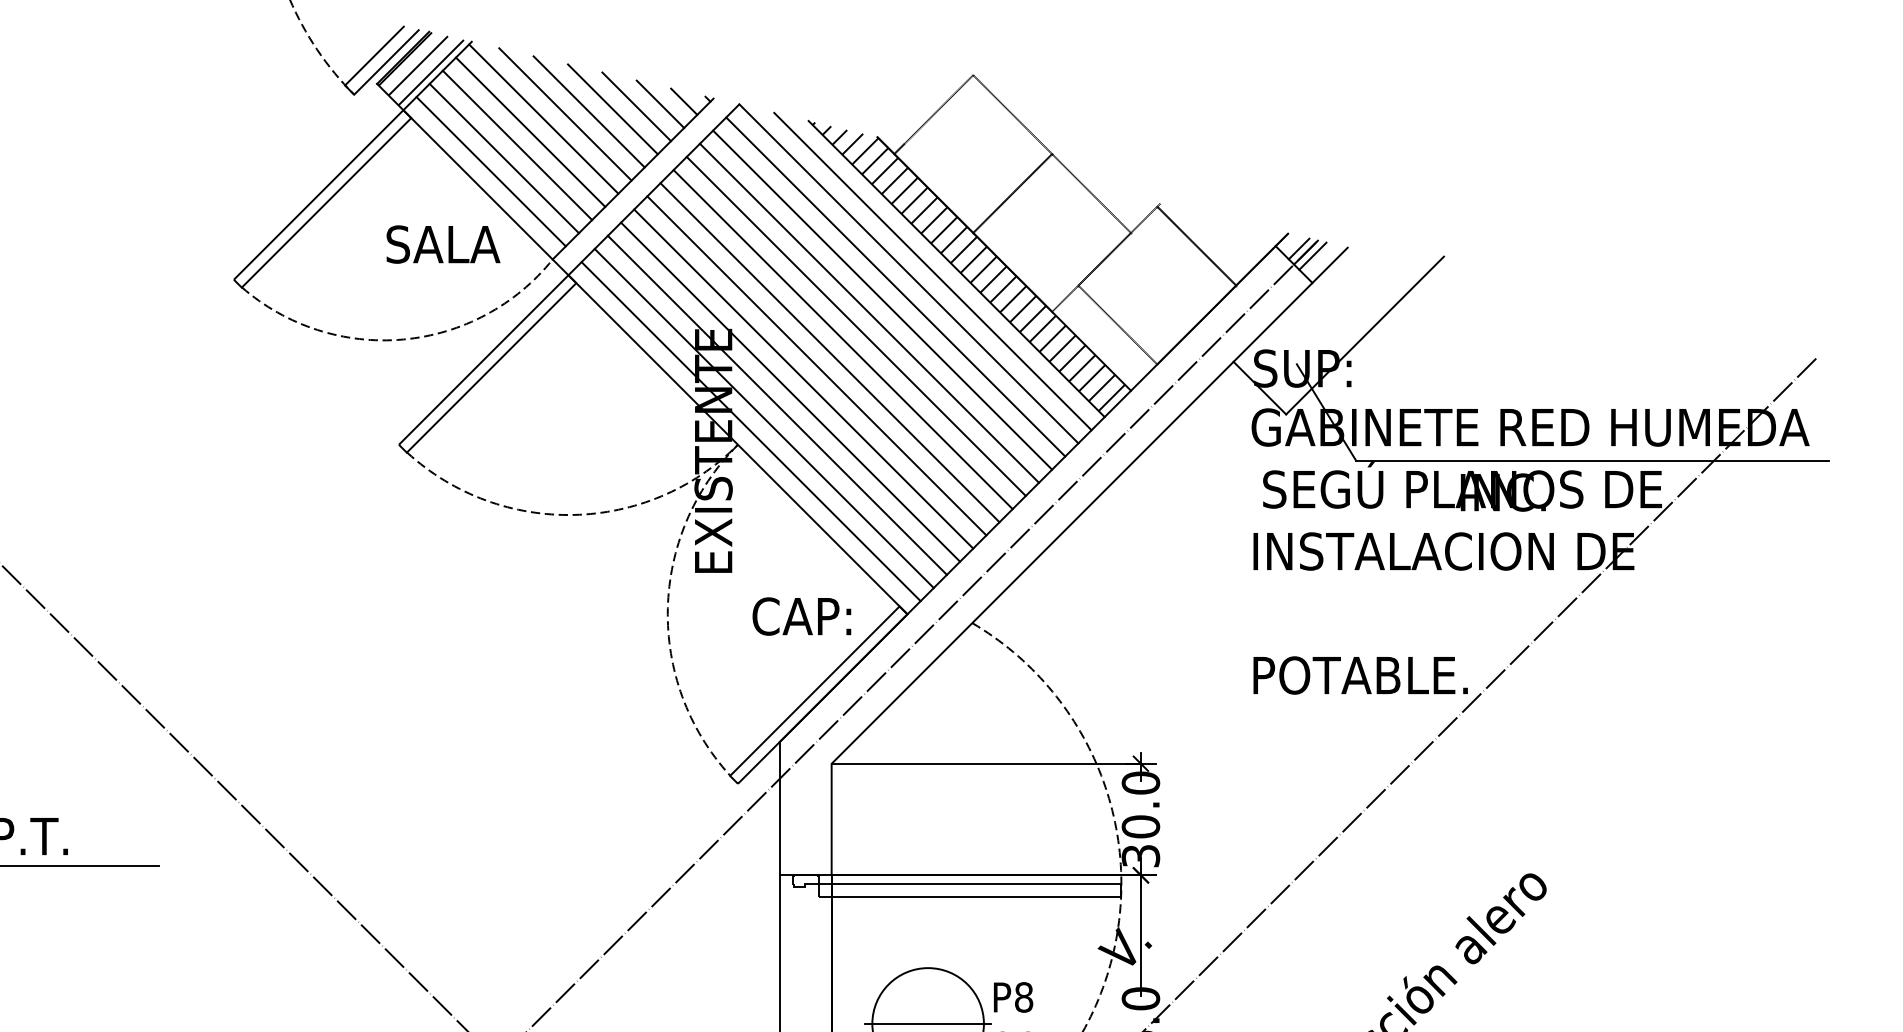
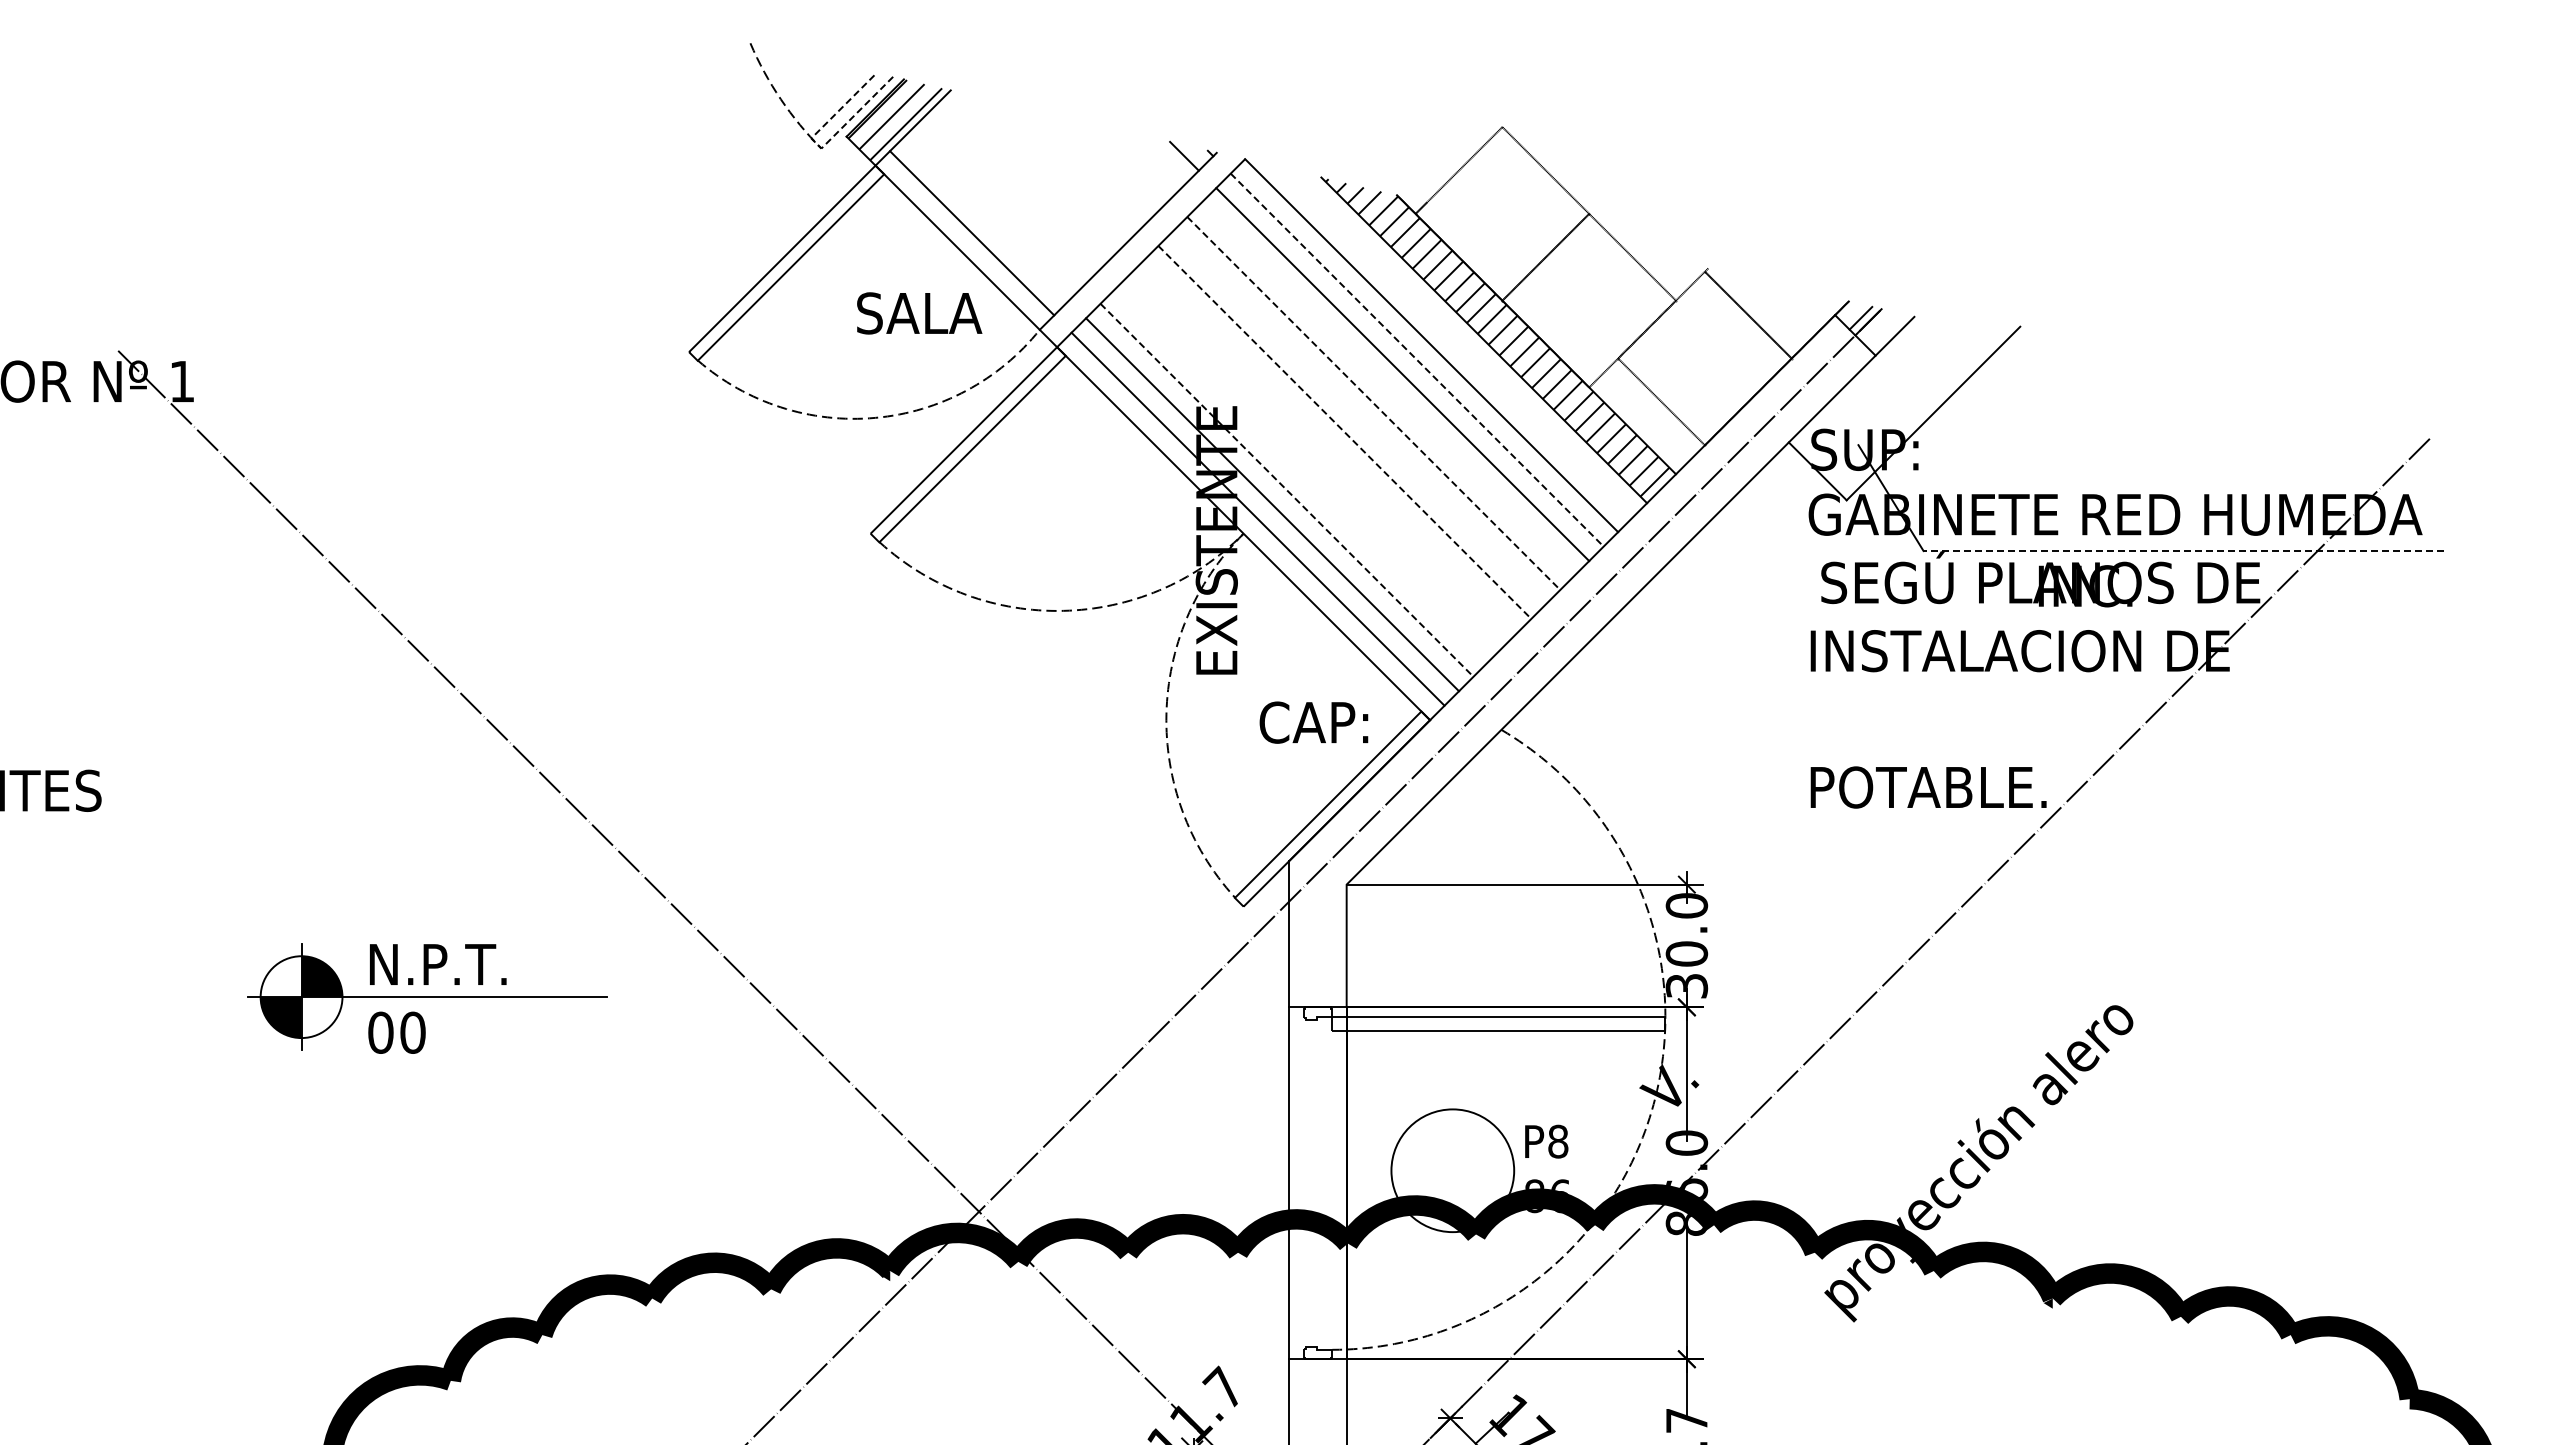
line: (352, 92) -> (819, 146), solid -> dashed
line: (660, 104) -> (1158, 159), removed
line: (636, 106) -> (1131, 161), removed
line: (612, 109) -> (1105, 164), removed
line: (588, 111) -> (1079, 167), removed
line: (565, 114) -> (1053, 170), removed
line: (543, 119) -> (1029, 175), removed
line: (530, 131) -> (1015, 189), removed
line: (516, 145) -> (1000, 204), removed
line: (504, 158) -> (986, 218), removed
line: (1312, 256) -> (1875, 326), removed
line: (932, 270) -> (1457, 342), removed
line: (896, 287) -> (1417, 360), solid -> dashed
line: (868, 312) -> (1387, 388), removed
line: (856, 326) -> (1373, 403), solid -> dashed
line: (842, 339) -> (1358, 417), removed
line: (829, 352) -> (1344, 432), solid -> dashed
line: (816, 365) -> (1329, 446), removed
line: (803, 378) -> (1315, 460), removed
line: (789, 391) -> (1300, 475), removed
line: (777, 405) -> (1287, 490), solid -> dashed
line: (1592, 460) -> (2183, 551), solid -> dashed
line: (927, 1023) -> (1452, 1170), removed

